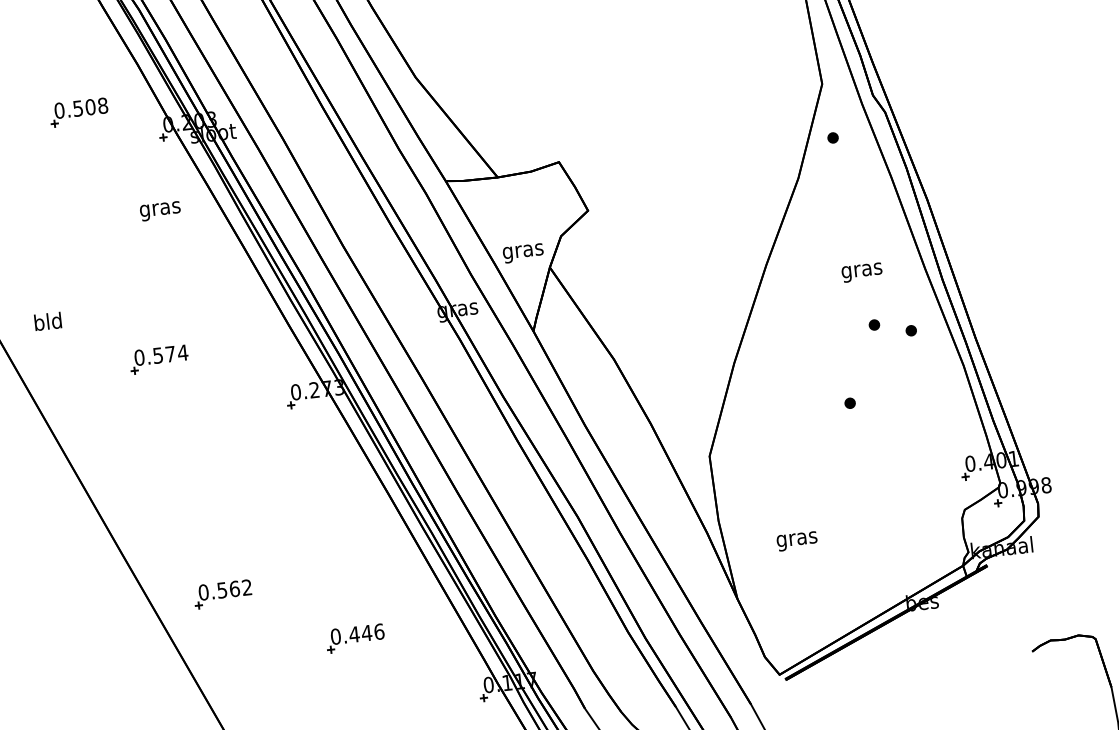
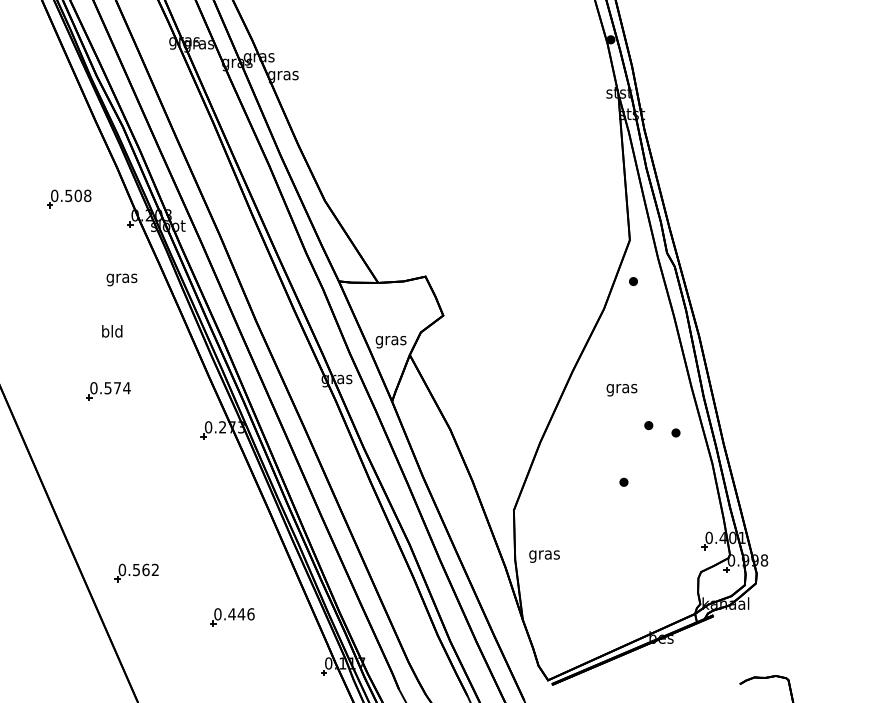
text: (861, 273) -> (621, 390), moved
text: (48, 321) -> (112, 331), moved
text: (797, 541) -> (544, 556), moved

